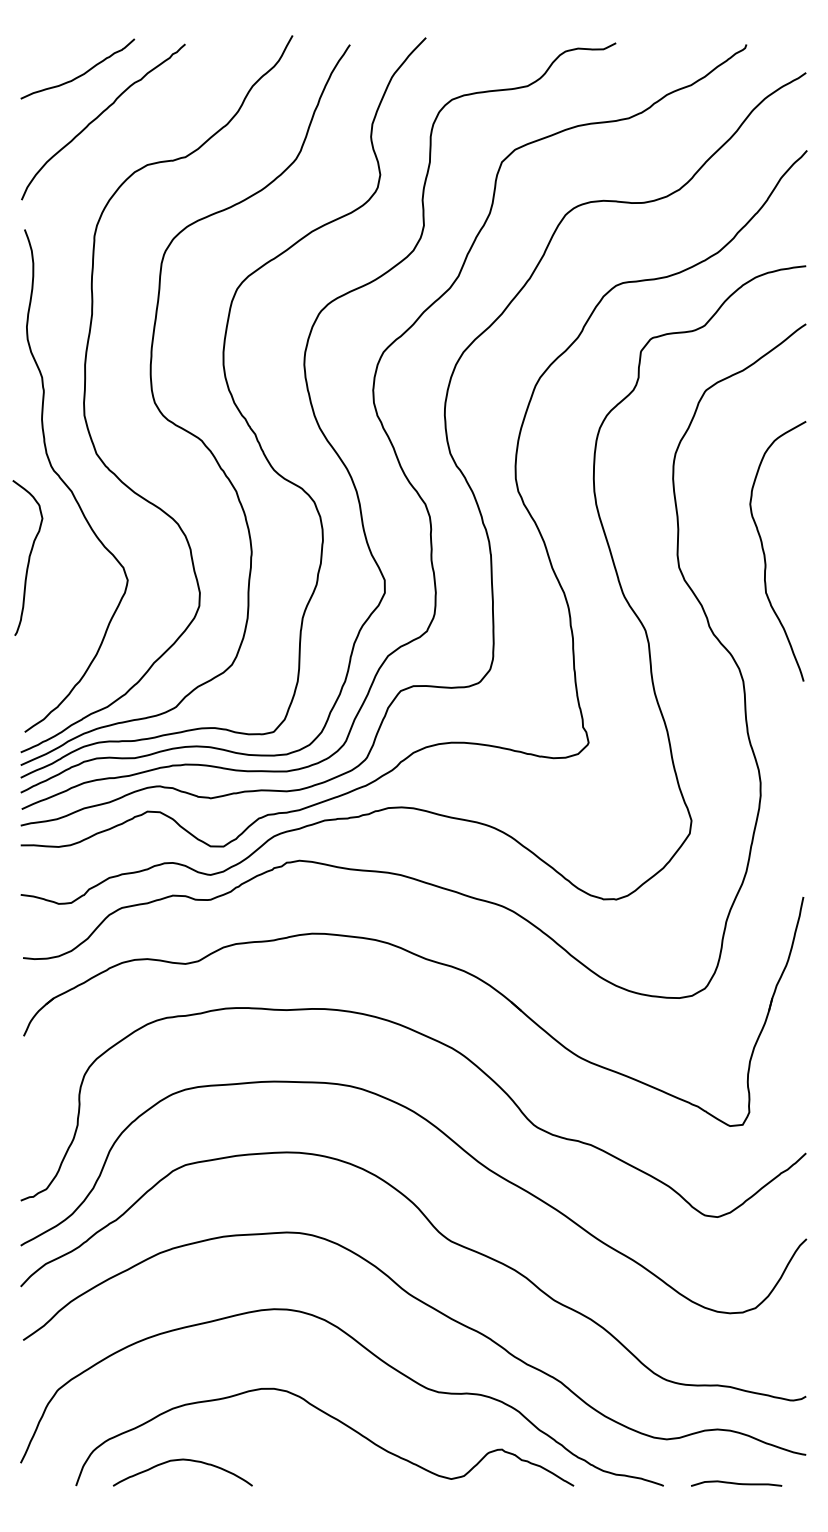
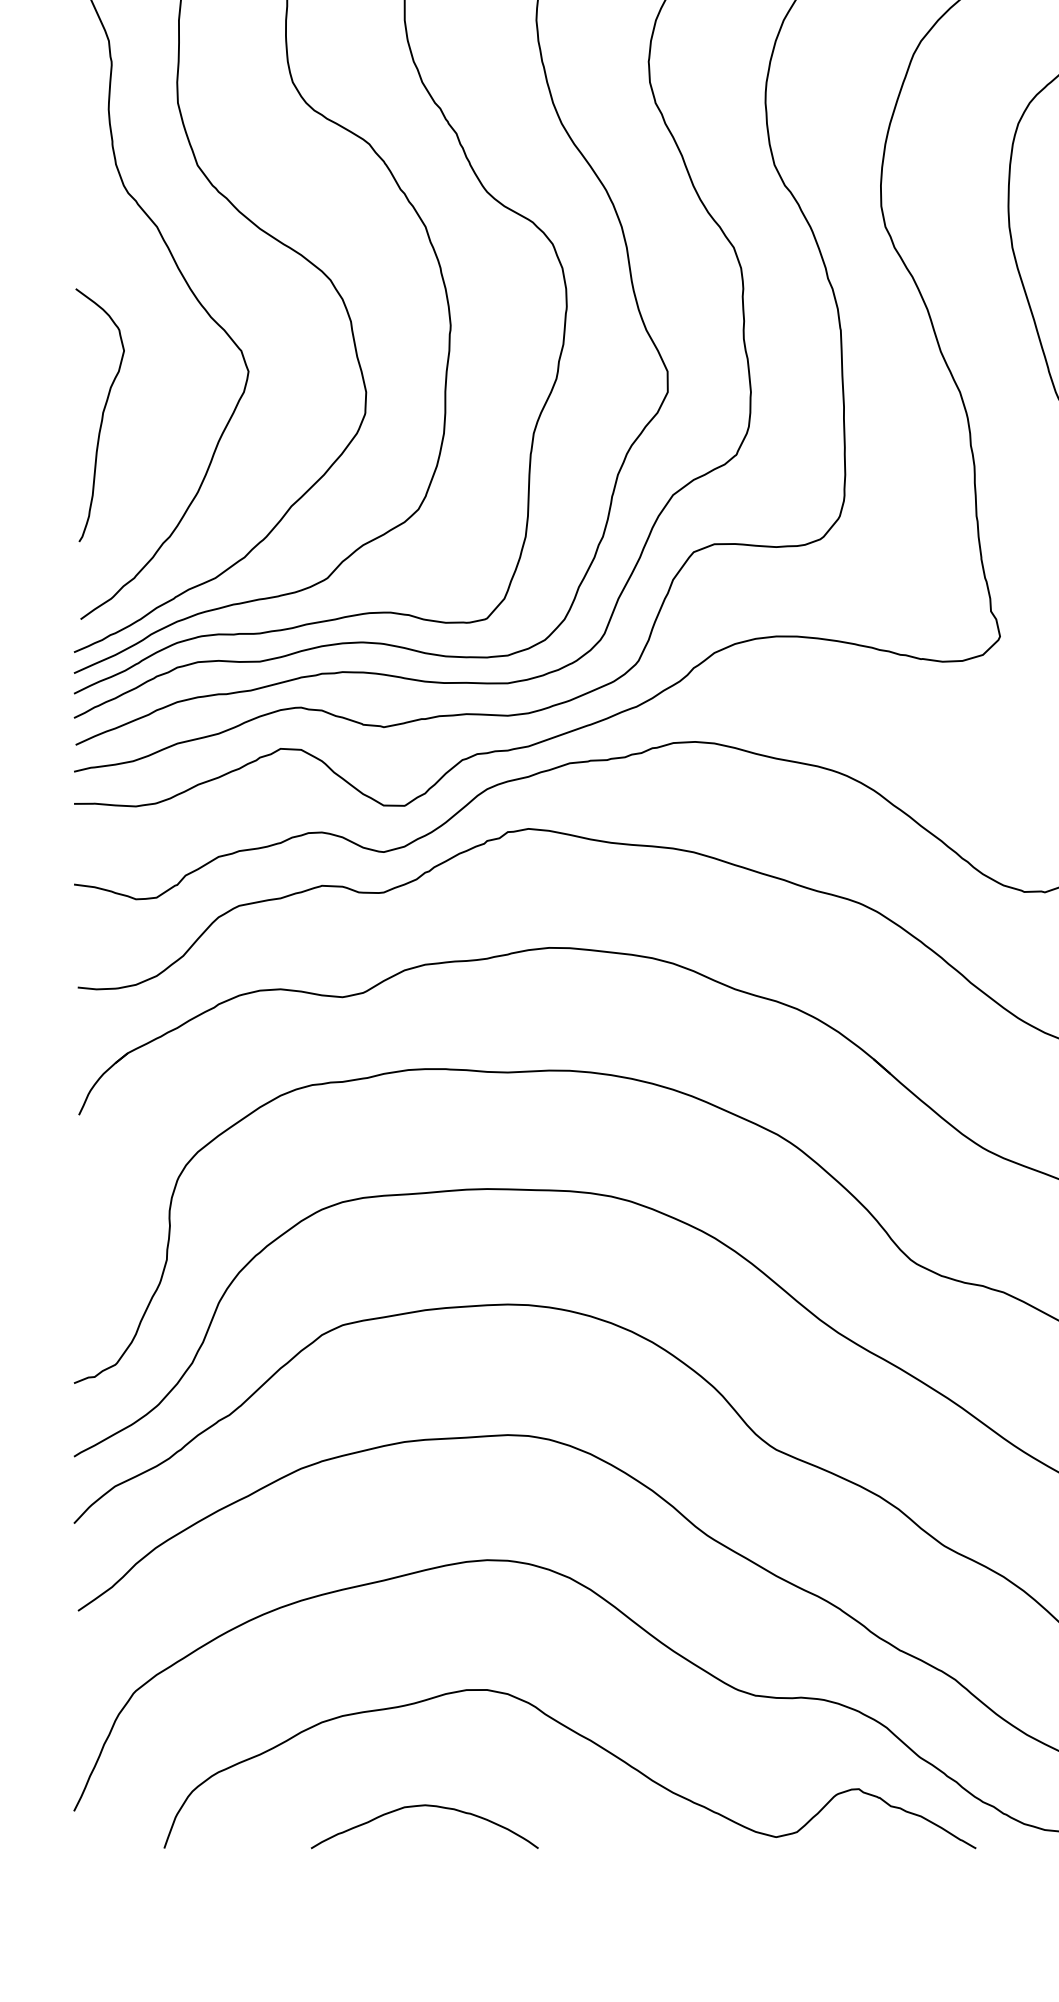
curve: (28, 557) -> (101, 414), moved
curve: (182, 1460) -> (424, 1806), moved

